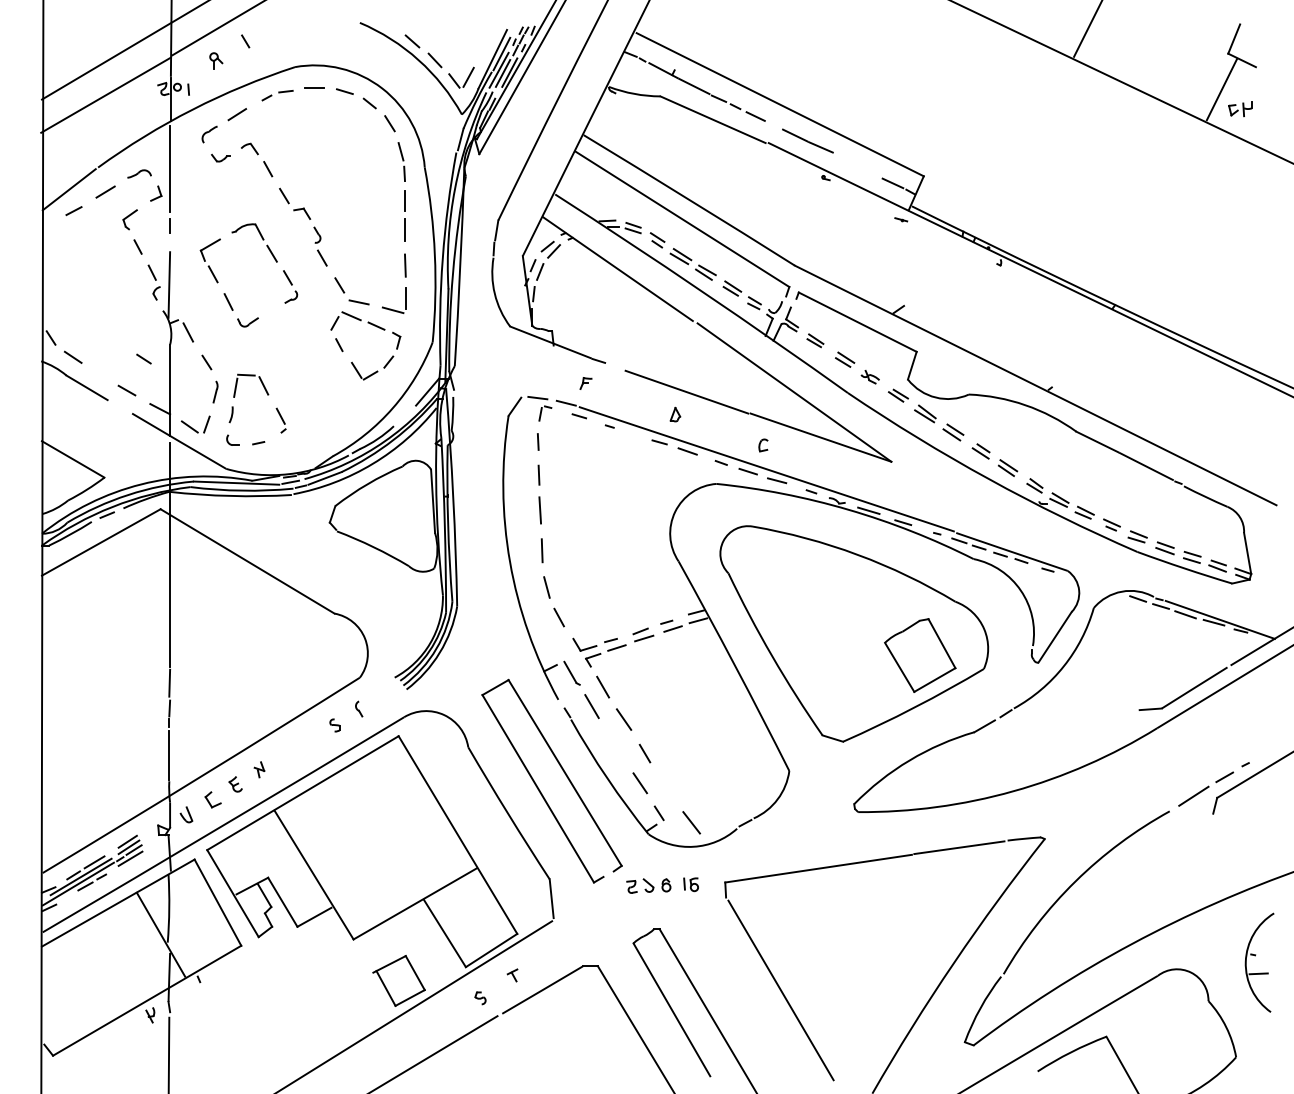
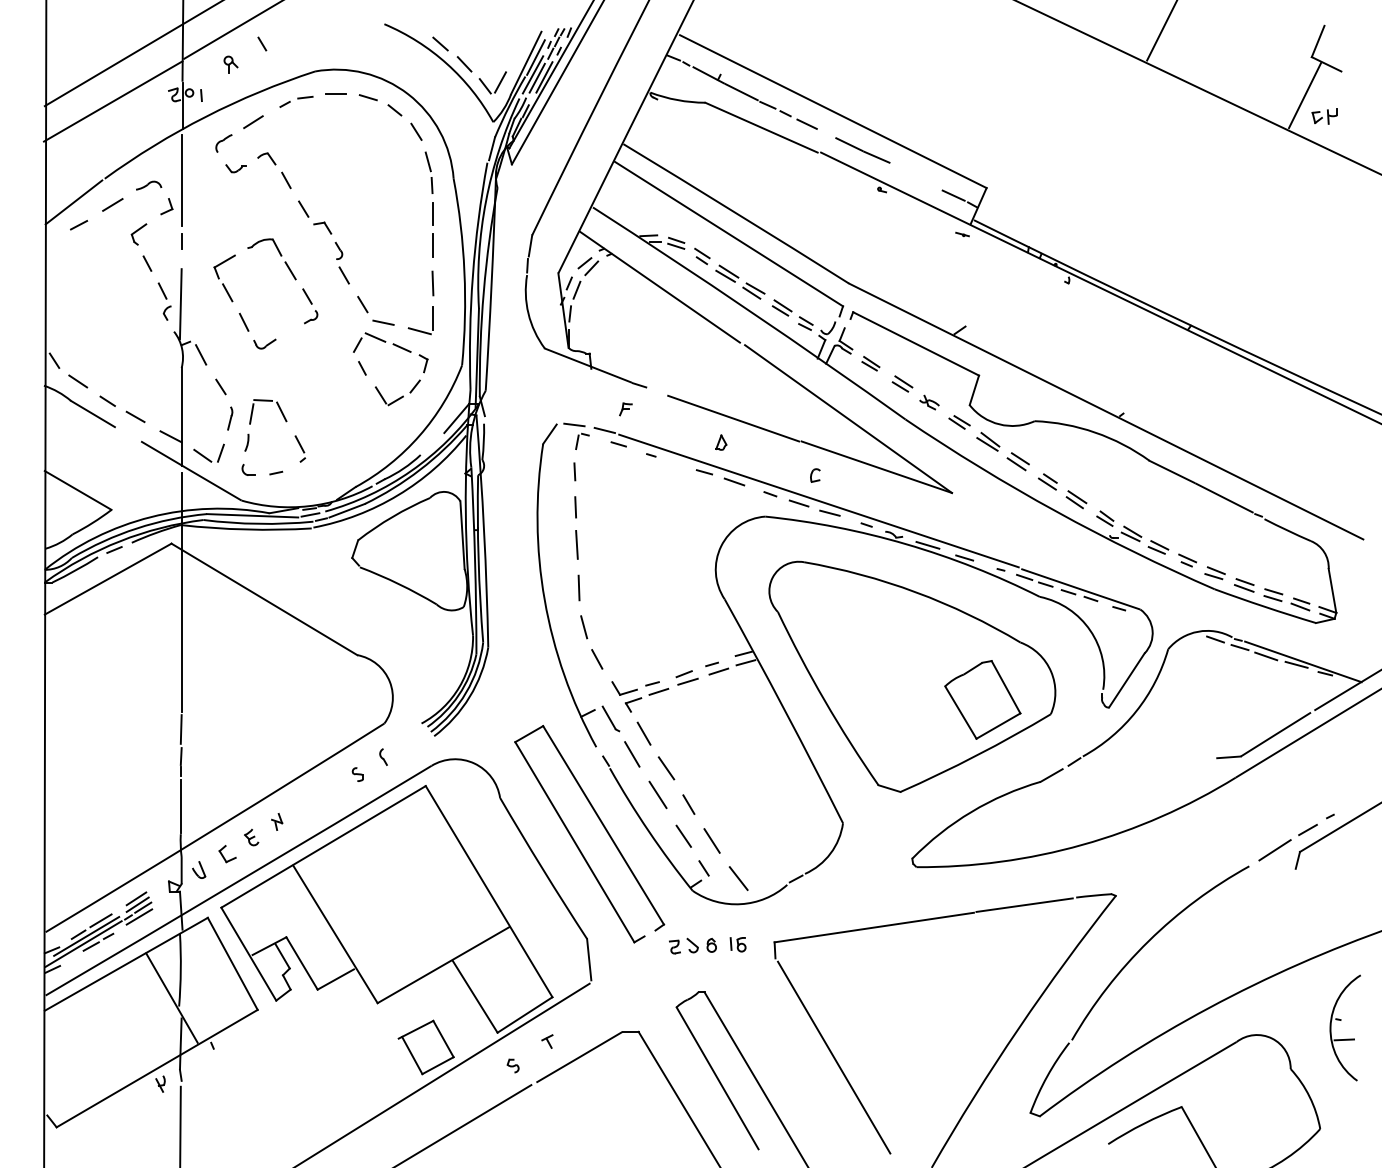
line: (143, 358) -> (107, 400), moved
line: (615, 744) -> (657, 794), added
line: (666, 787) -> (711, 840), added

